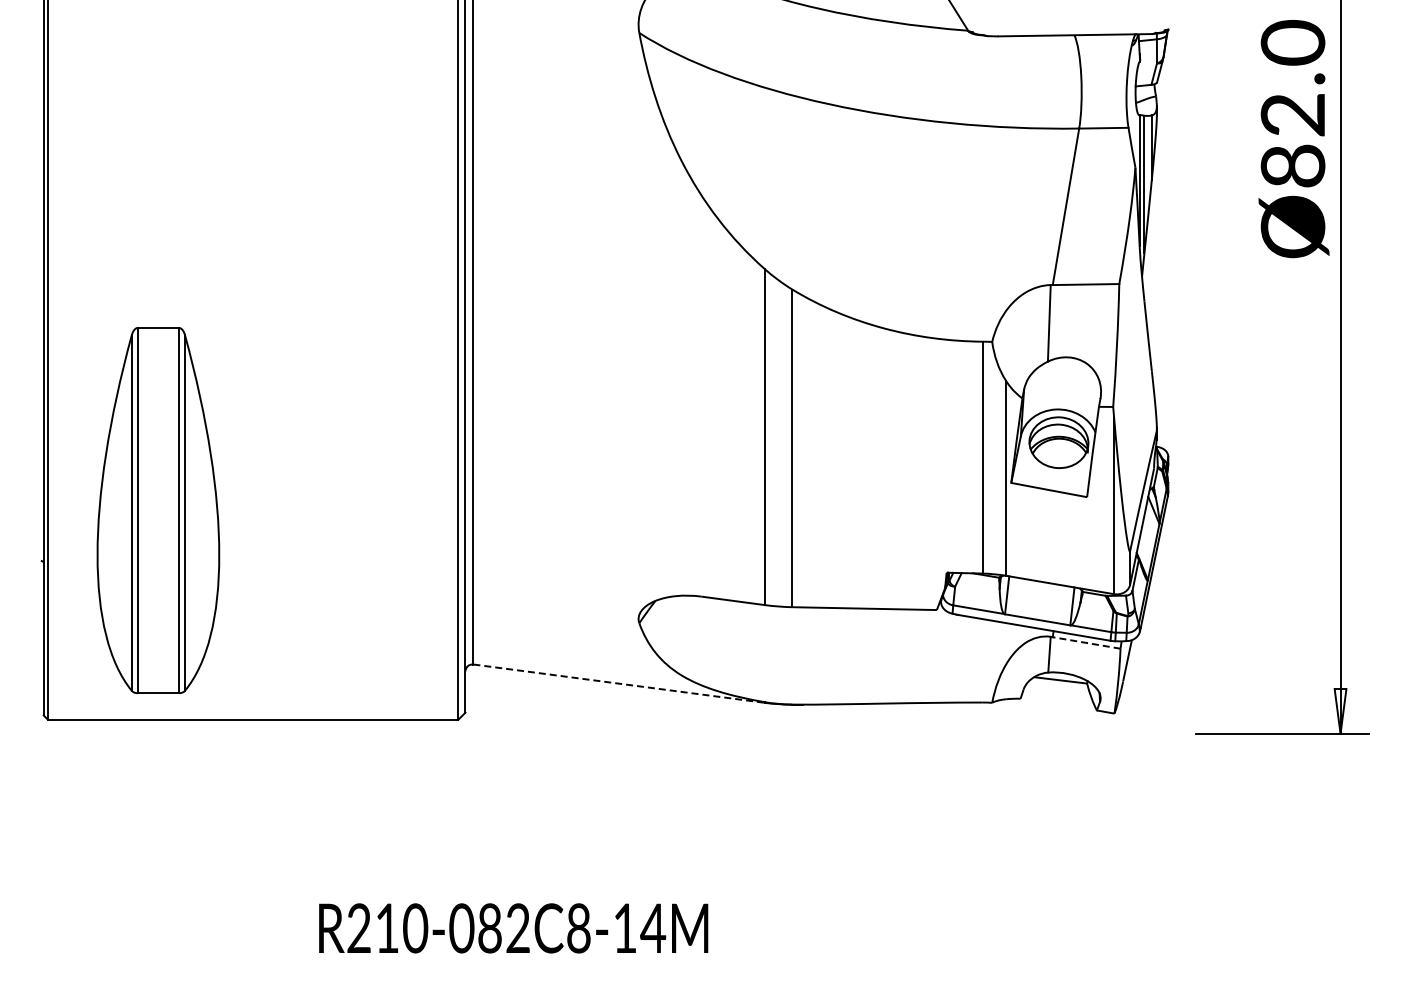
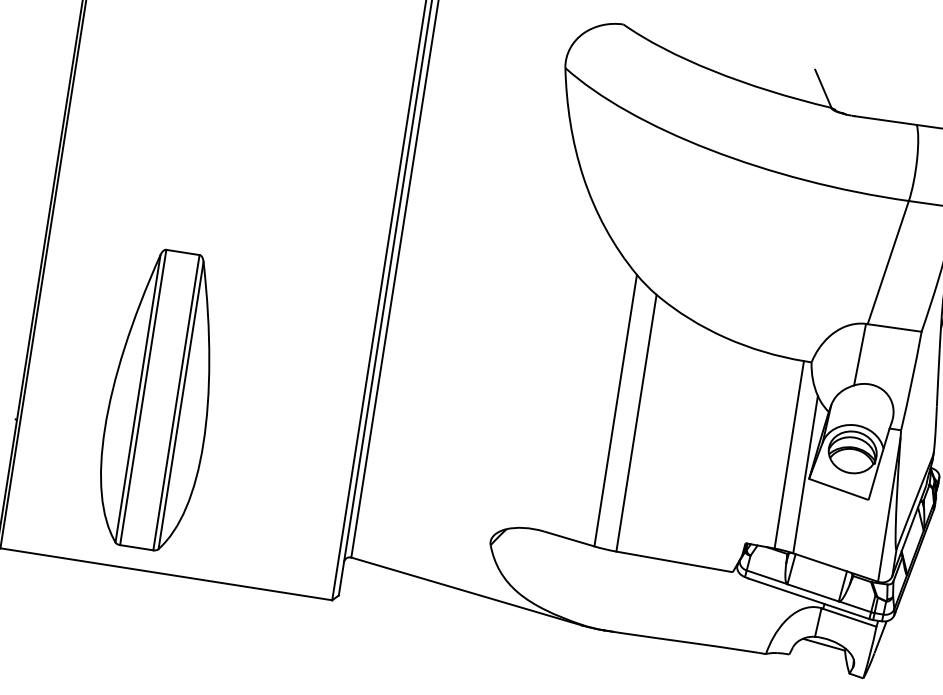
part: (158, 510) -> (159, 400), moved
line: (1086, 642) -> (849, 617), dashed -> solid
line: (619, 683) -> (467, 591), dashed -> solid

